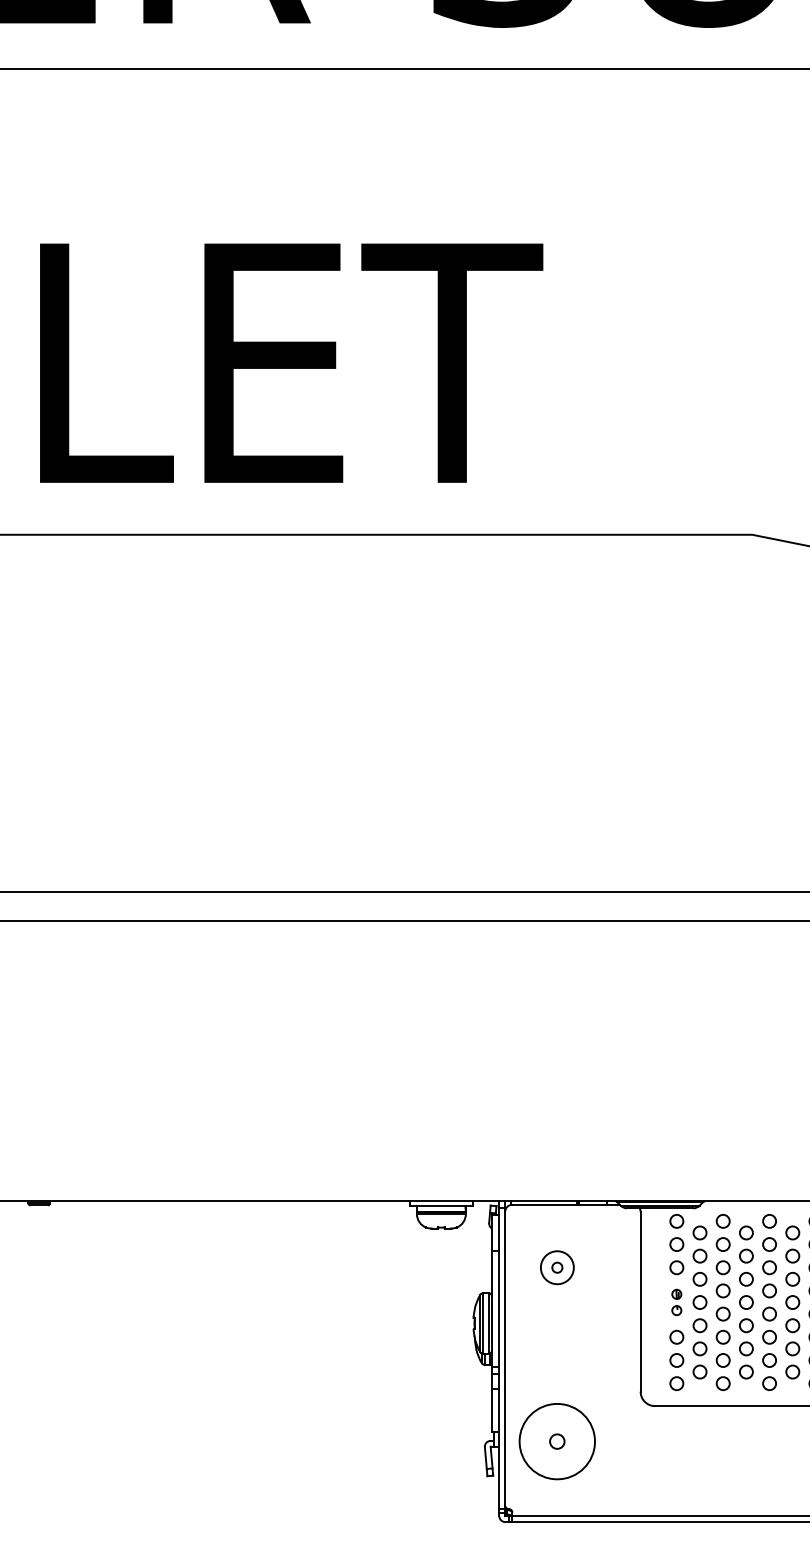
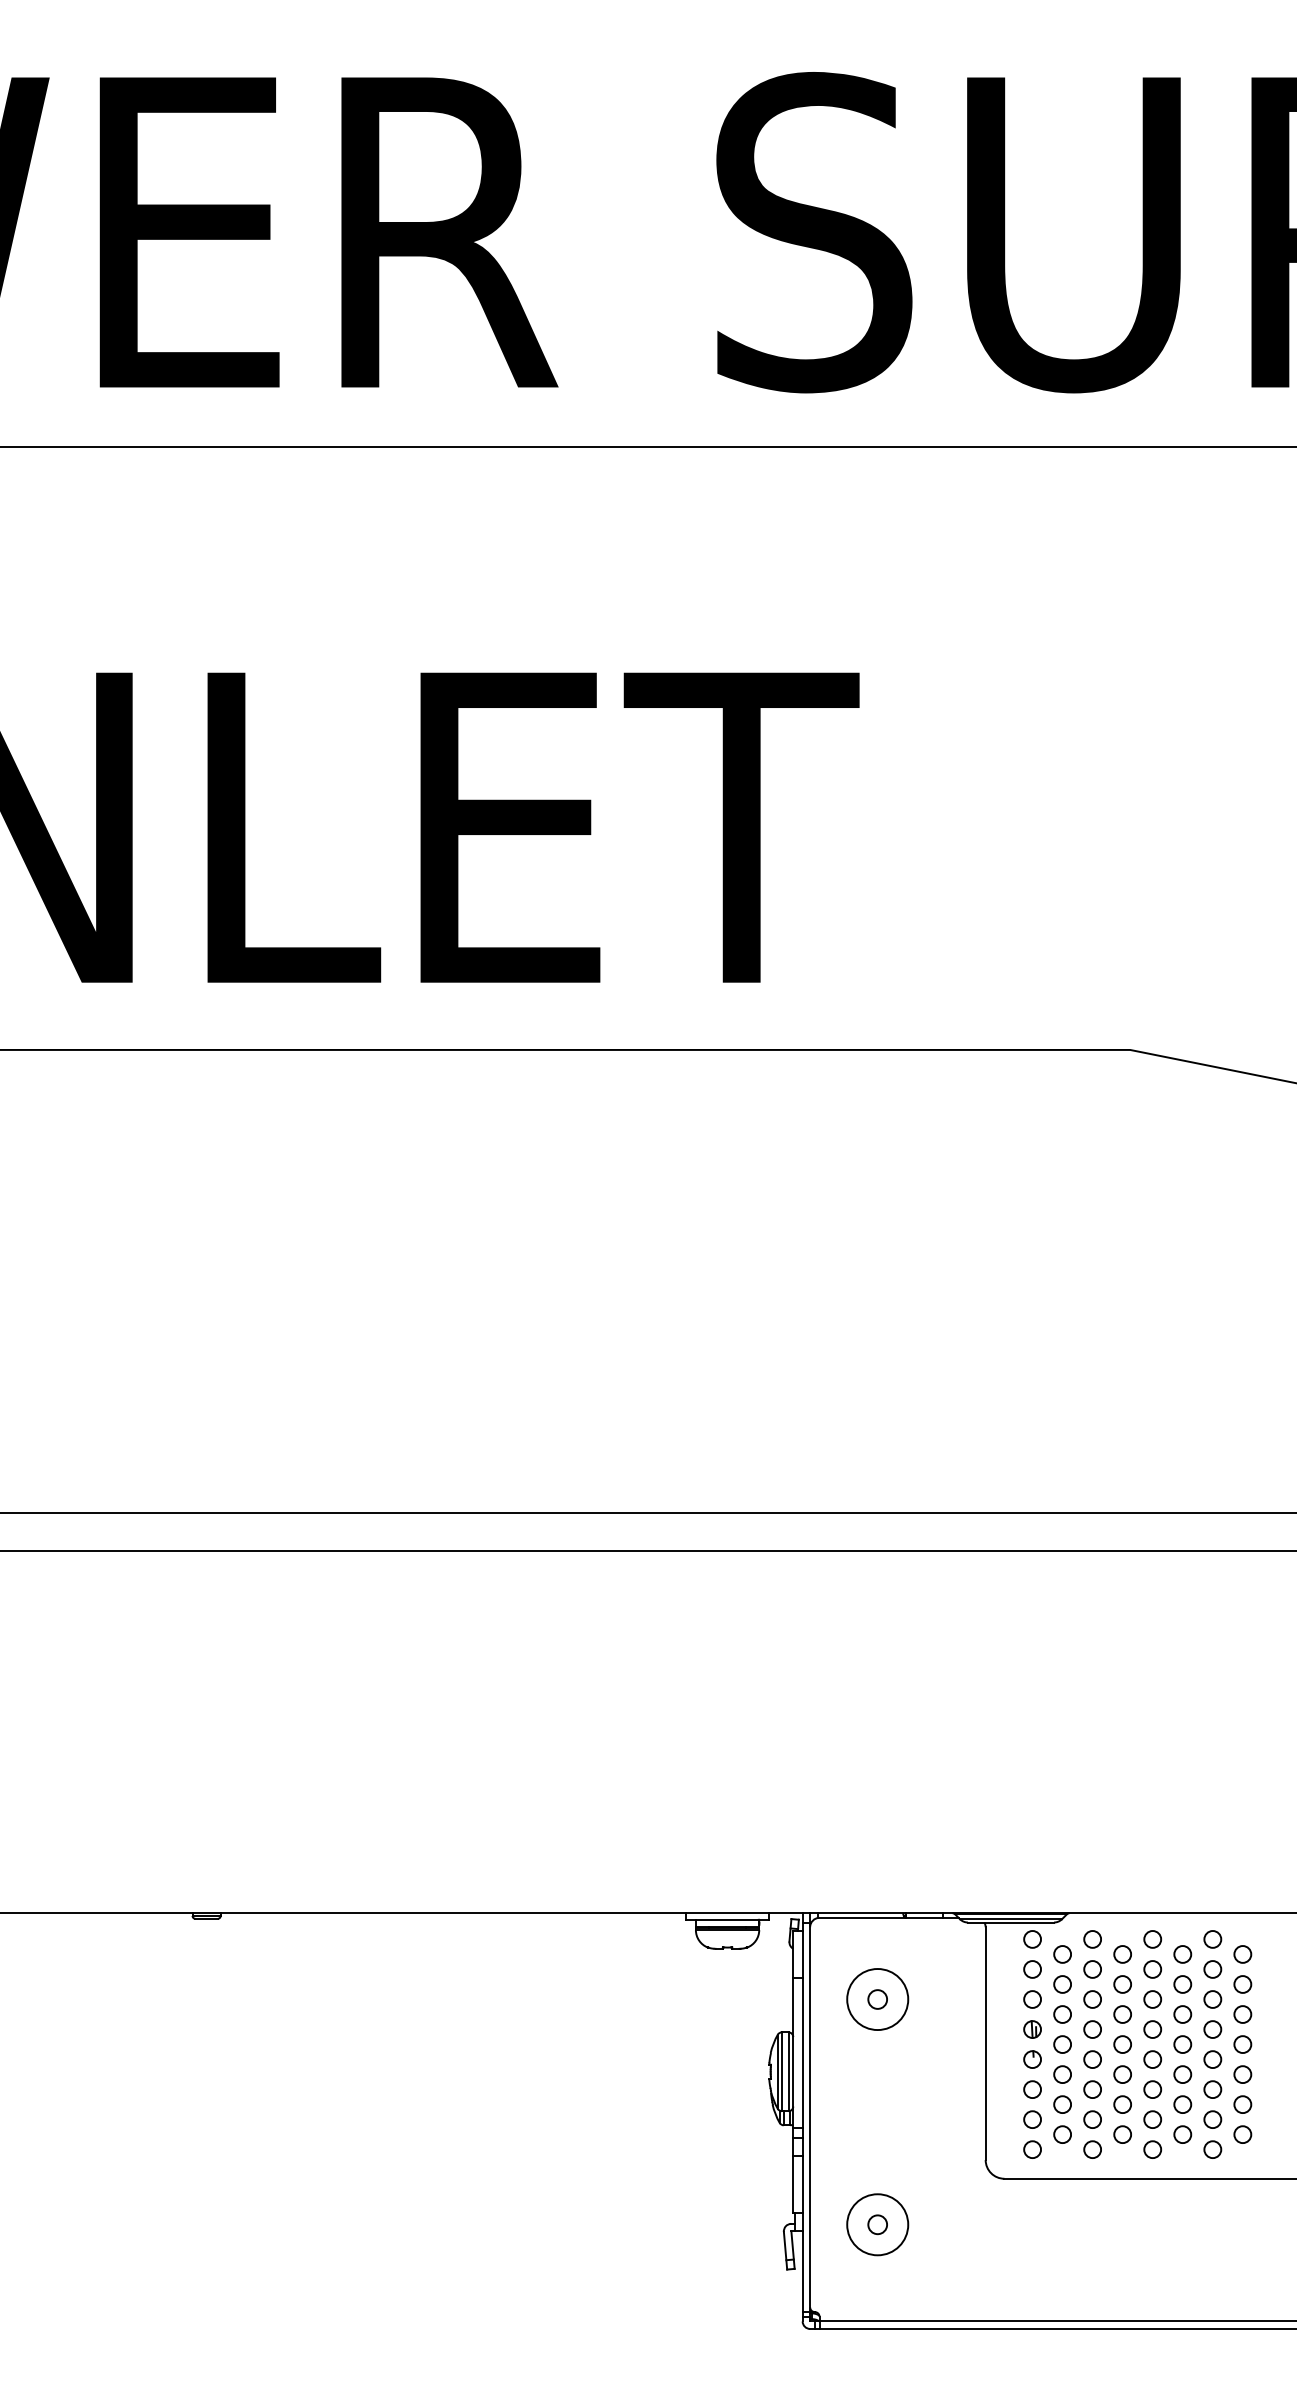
part: (557, 1267) -> (877, 1999), size x1.43
part: (676, 1302) -> (1032, 2044), size x1.43
circle: (557, 1441) -> (877, 2224), size x0.62

